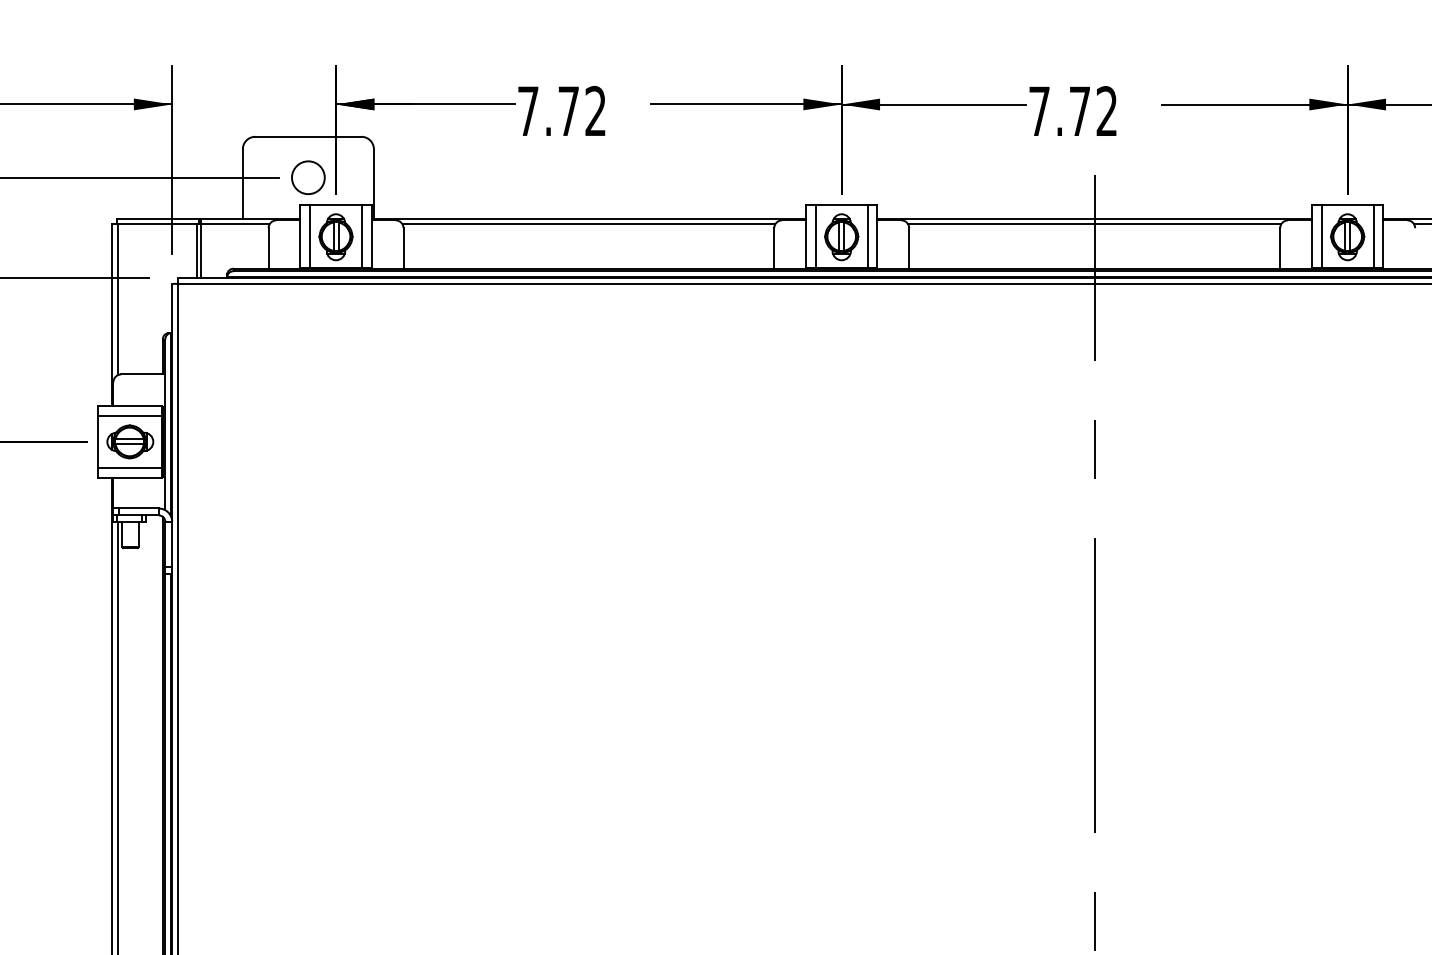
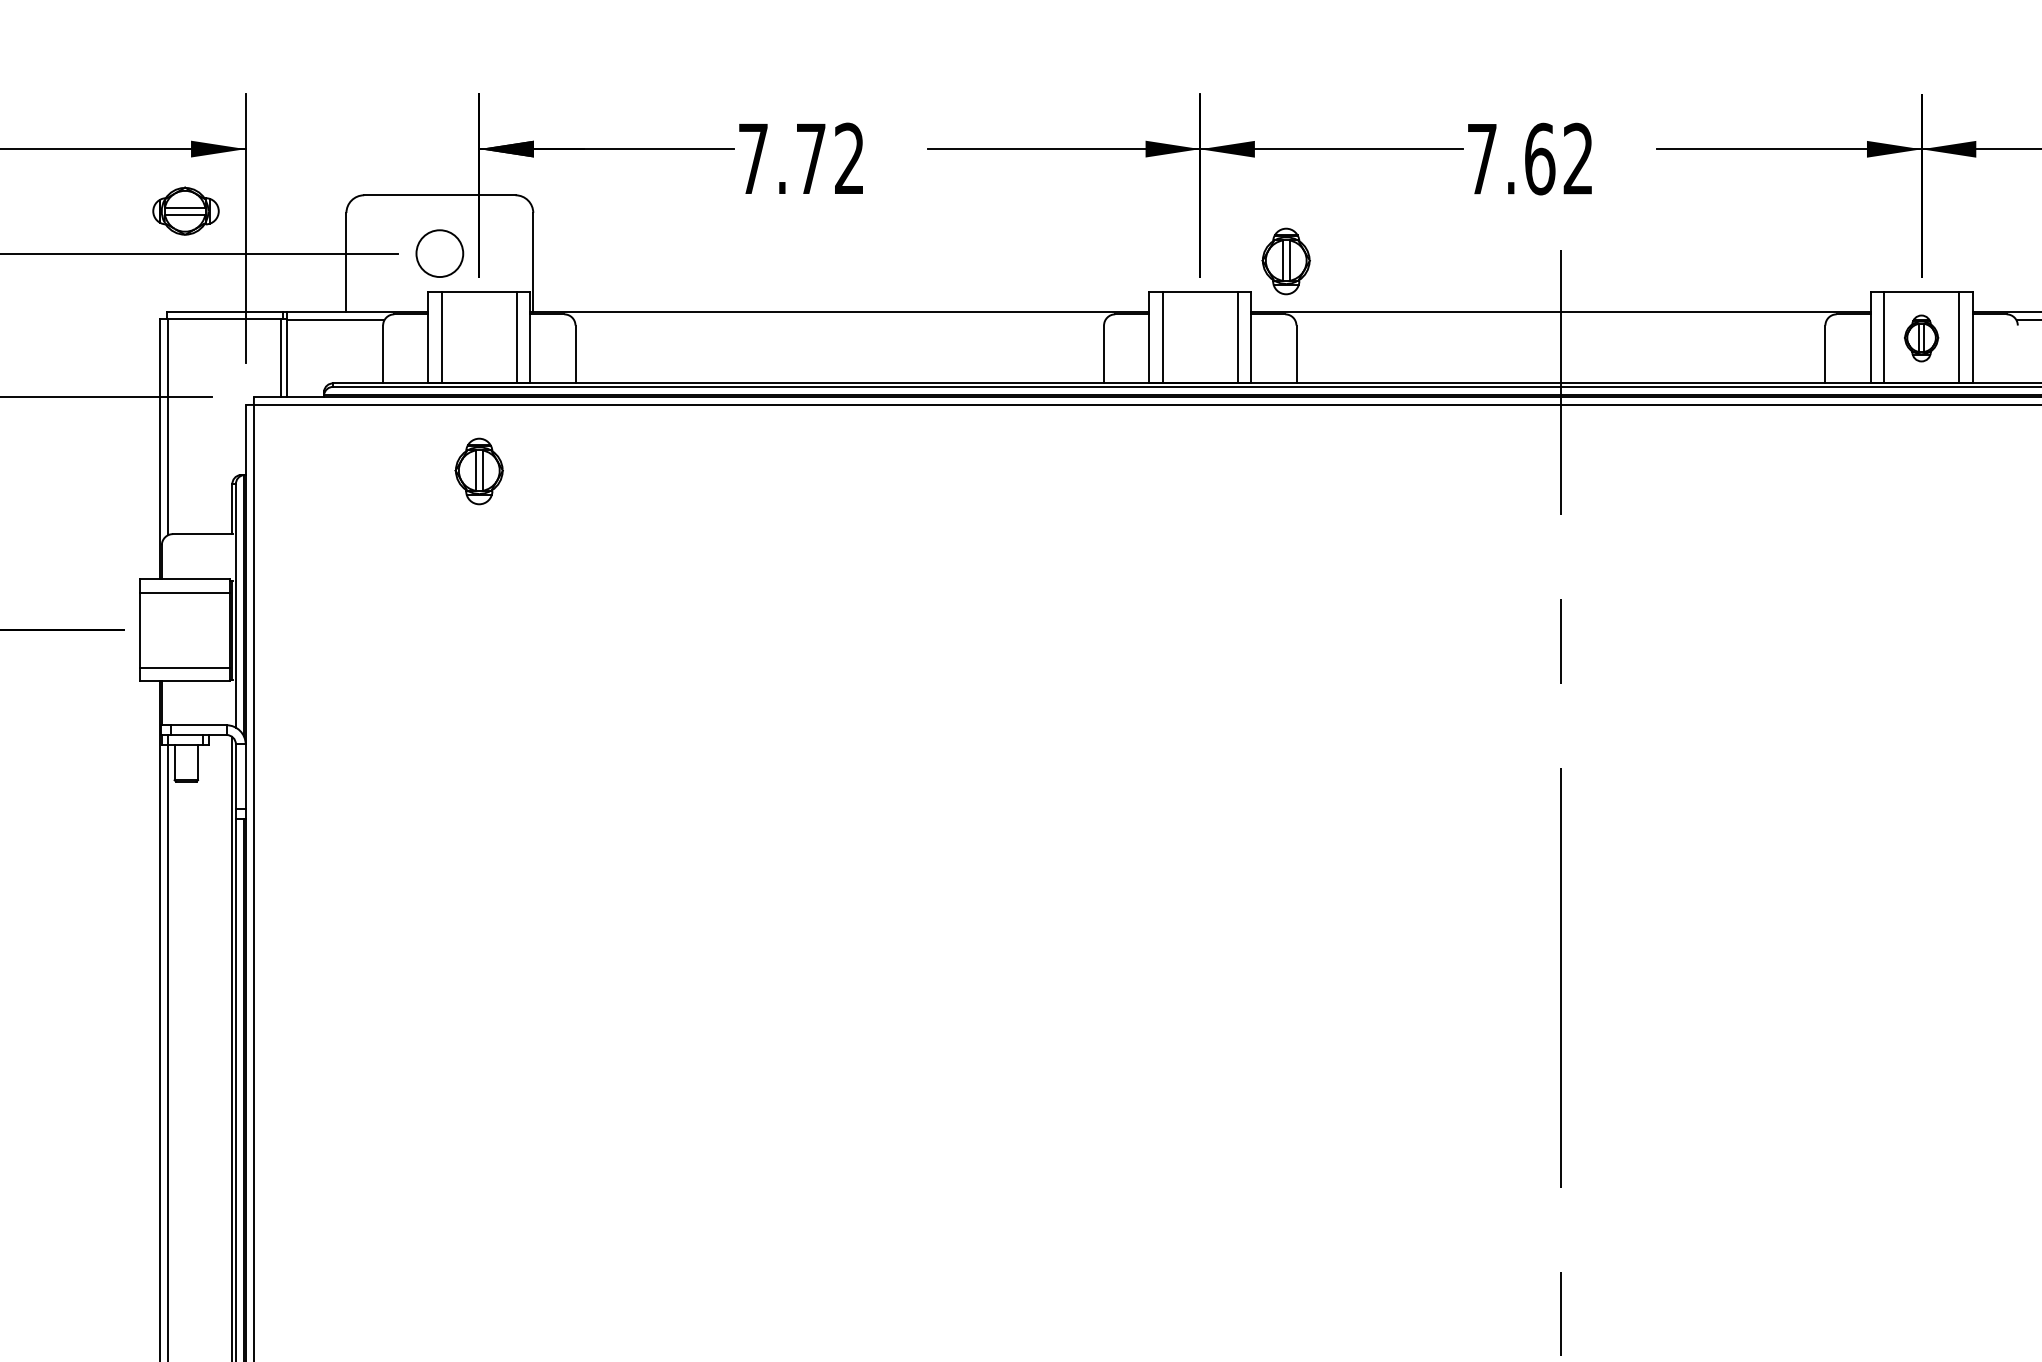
text: (1080, 111) -> (1540, 158), 7.72 -> 7.62
line: (588, 224) -> (839, 320), removed
line: (1094, 224) -> (1560, 320), removed
part: (335, 237) -> (478, 471), moved
part: (841, 237) -> (1285, 261), moved
part: (1347, 237) -> (1921, 338), size x0.7
part: (129, 441) -> (185, 210), moved

